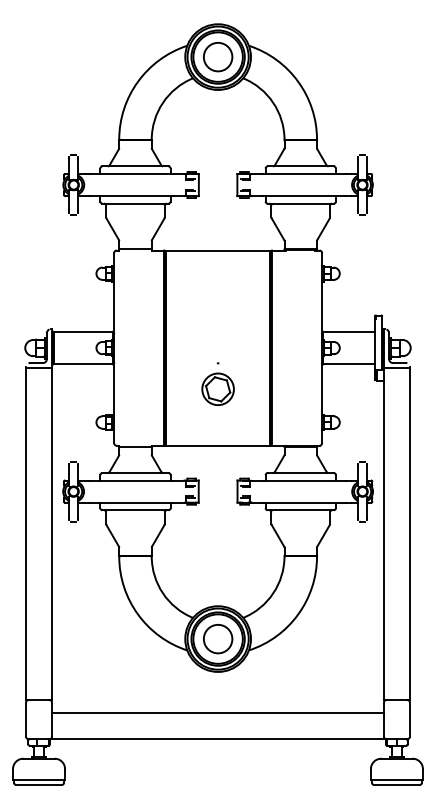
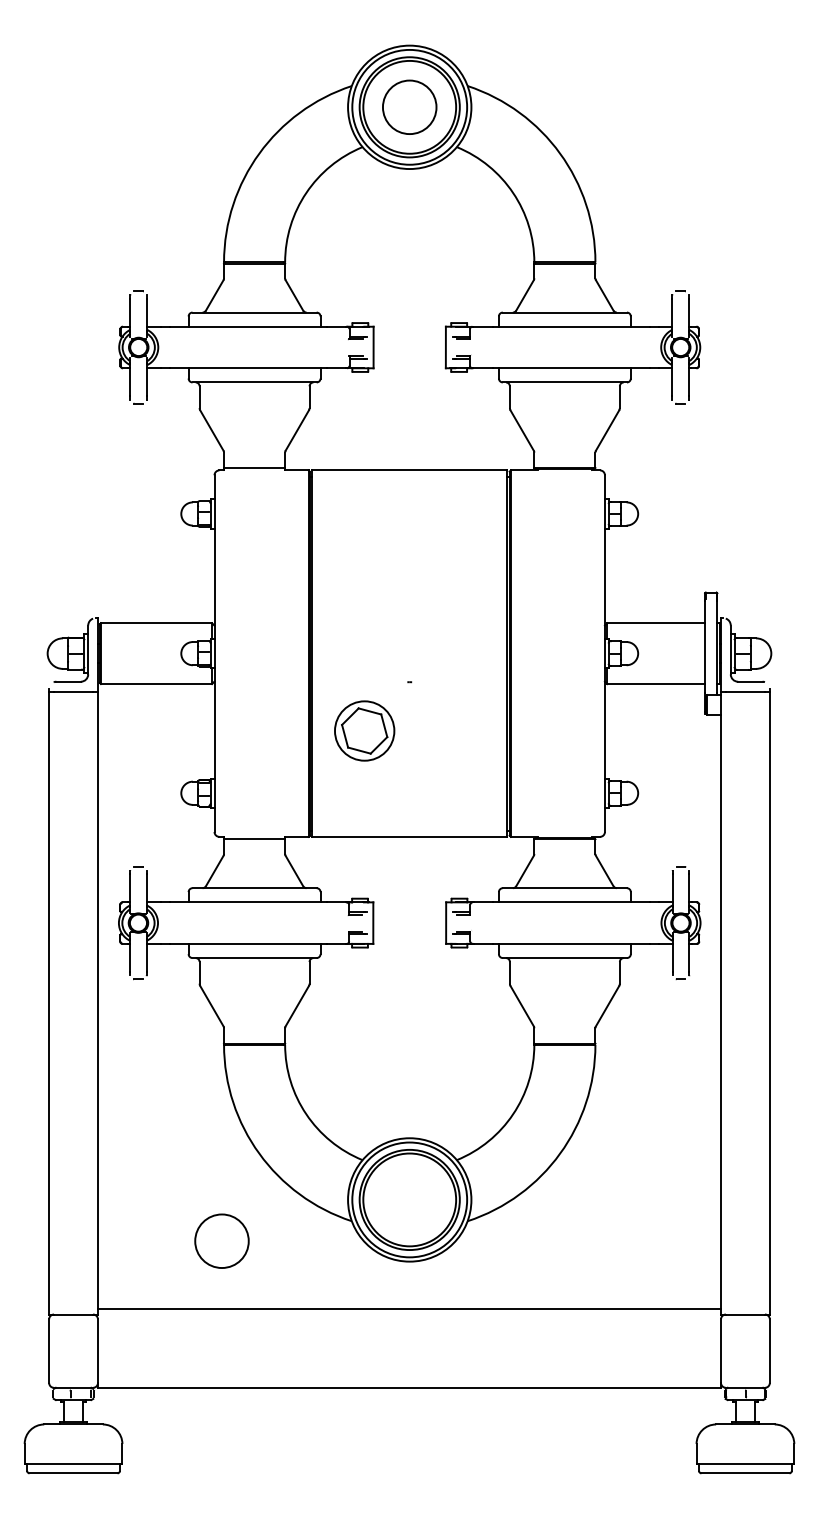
part: (217, 388) -> (363, 729), moved
circle: (218, 639) -> (222, 1241), moved
line: (217, 713) -> (408, 1309), moved

